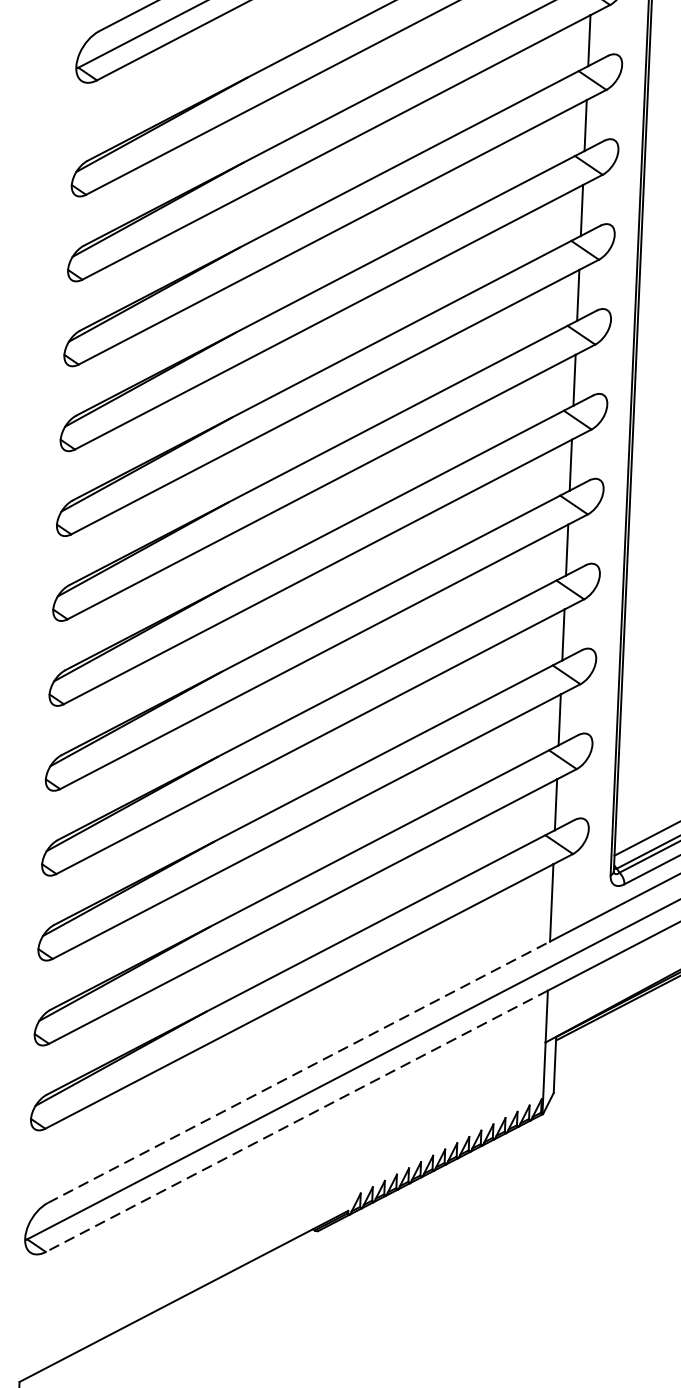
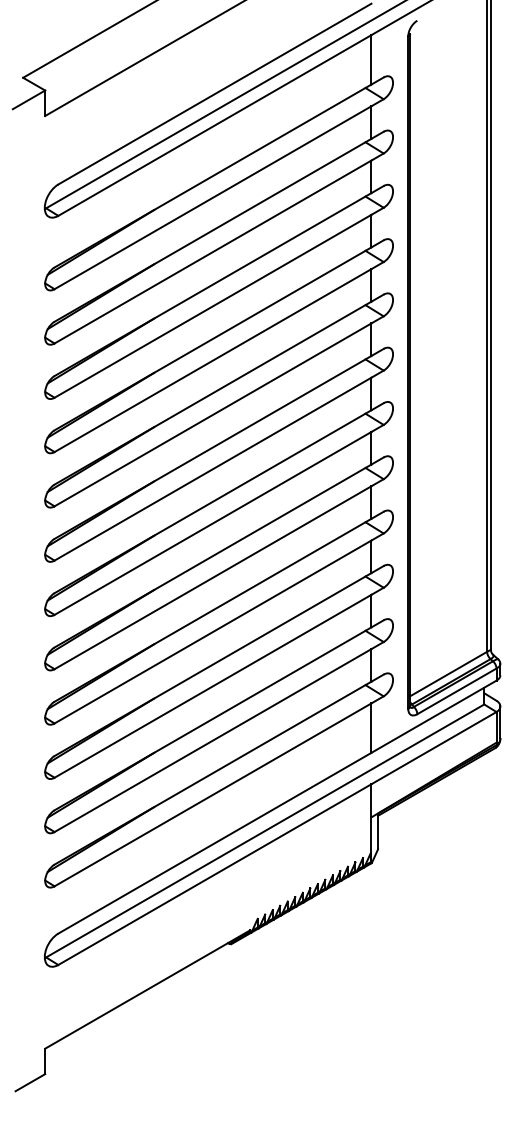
line: (298, 1072) -> (214, 843), dashed -> solid
line: (296, 1121) -> (214, 874), dashed -> solid

